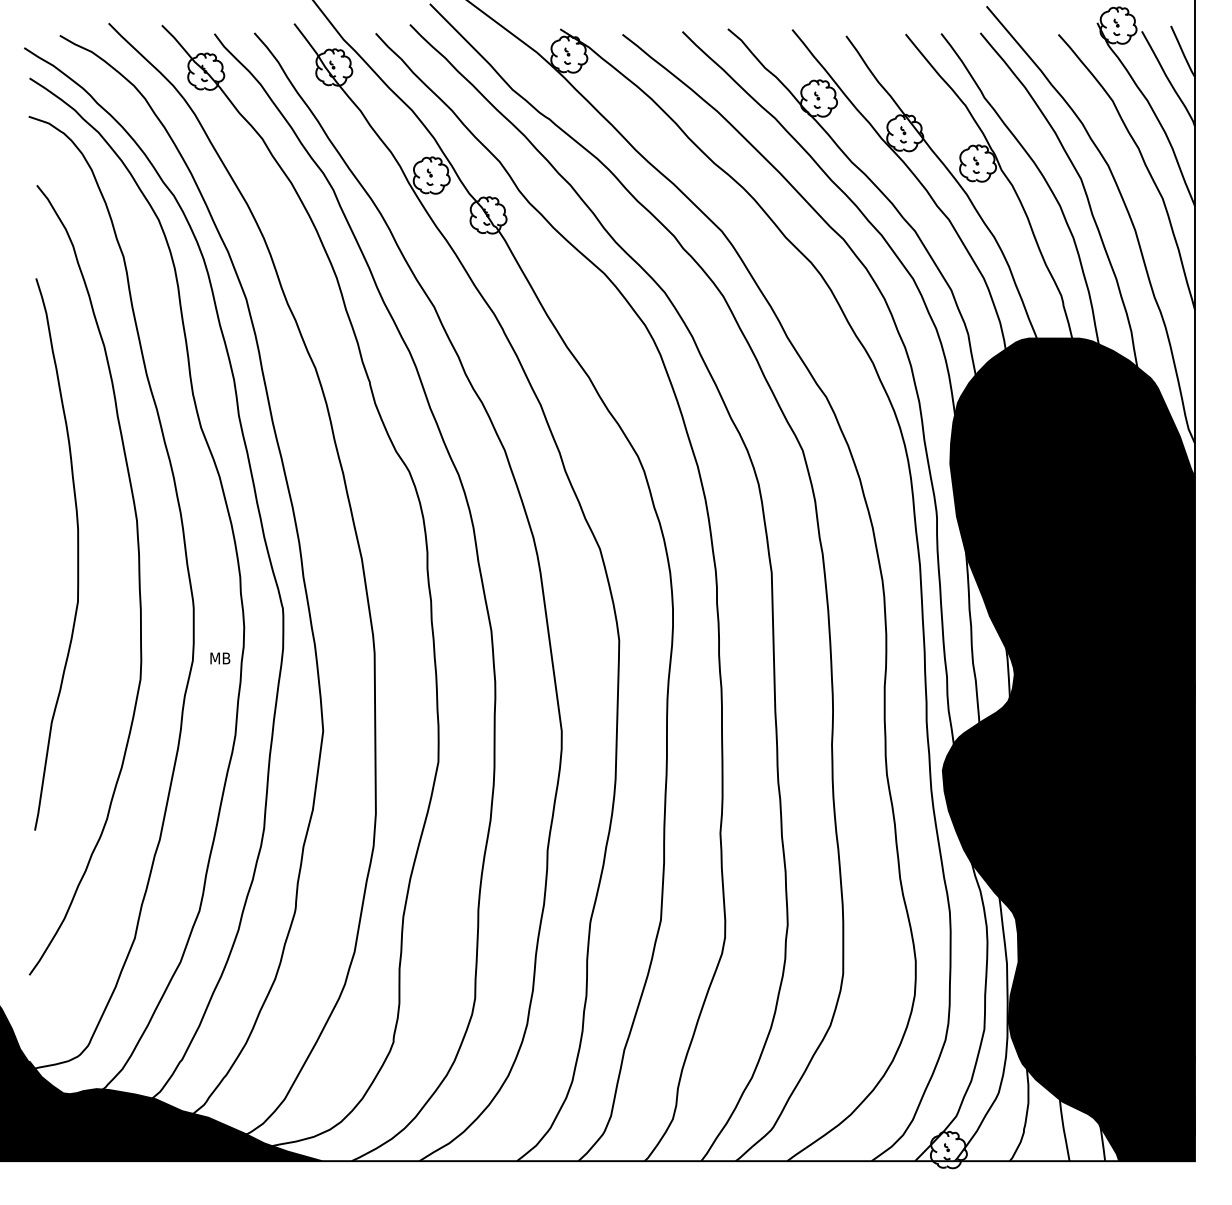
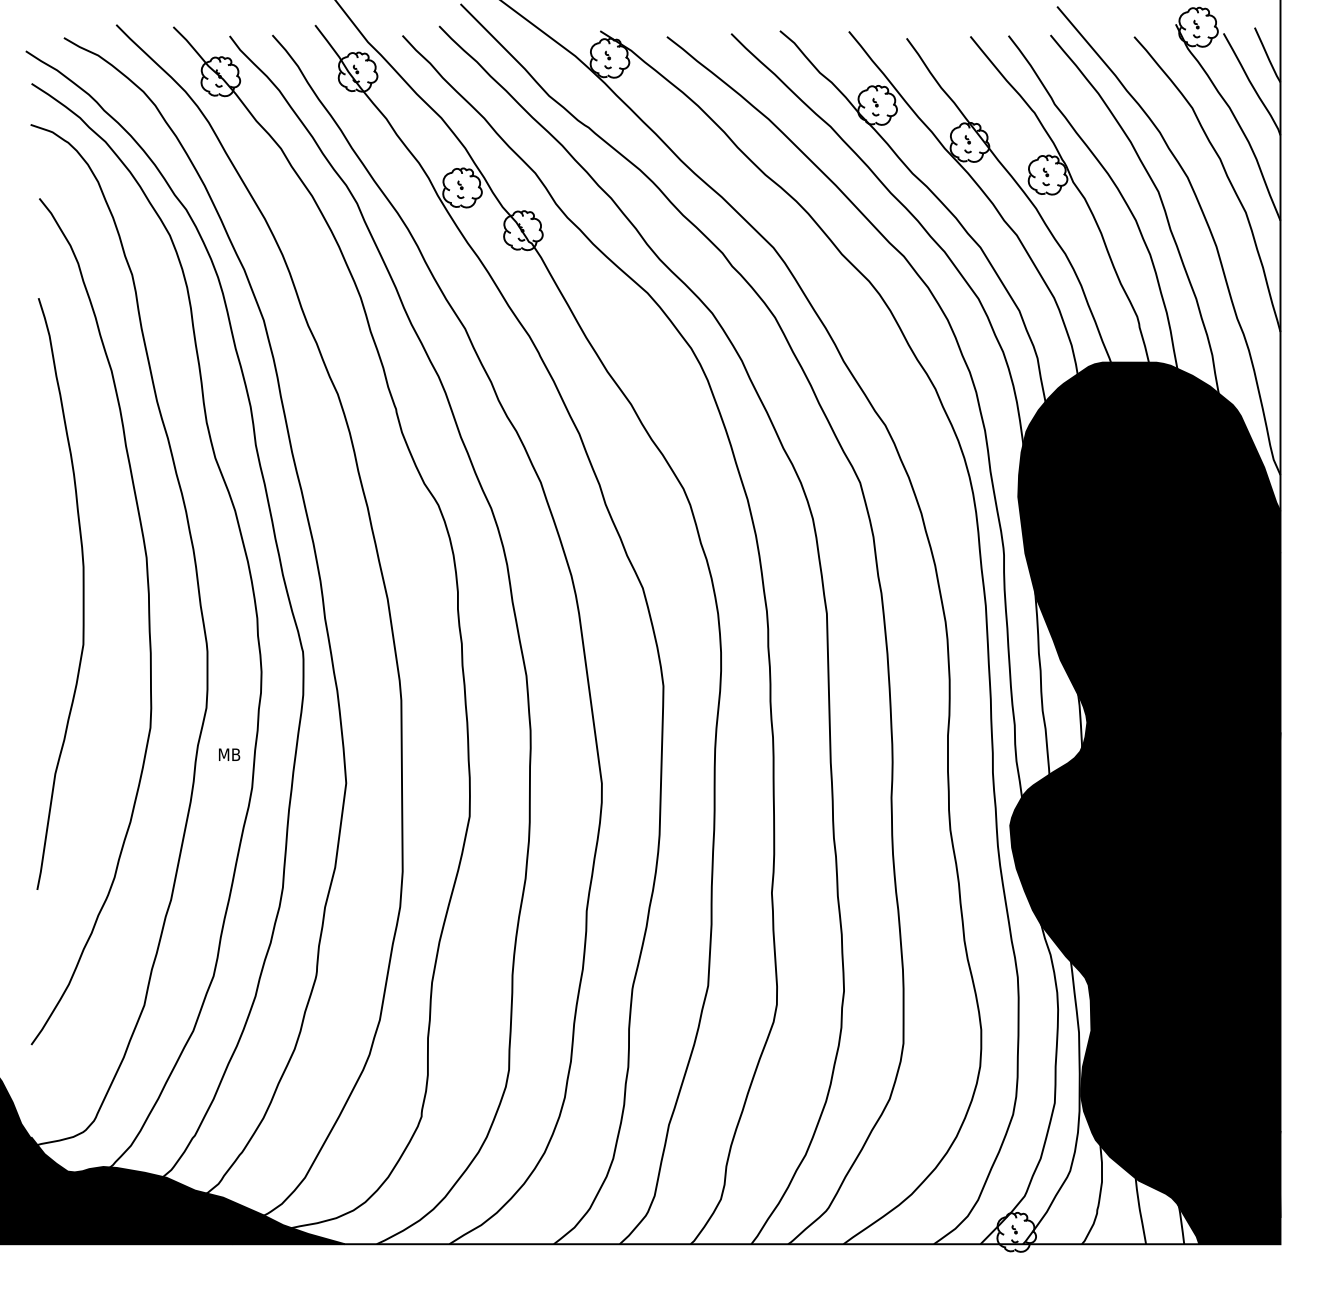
text: (220, 658) -> (229, 754), moved

